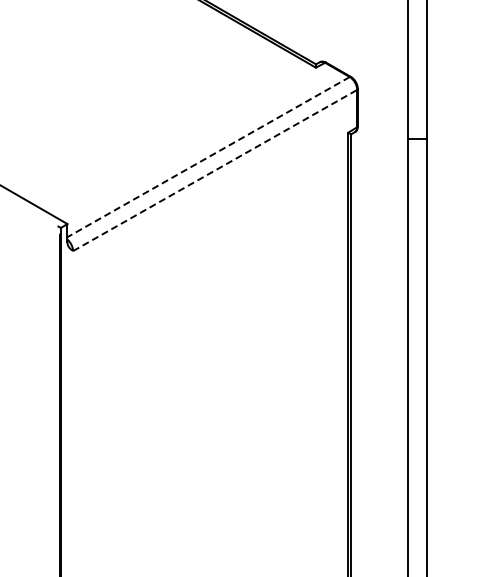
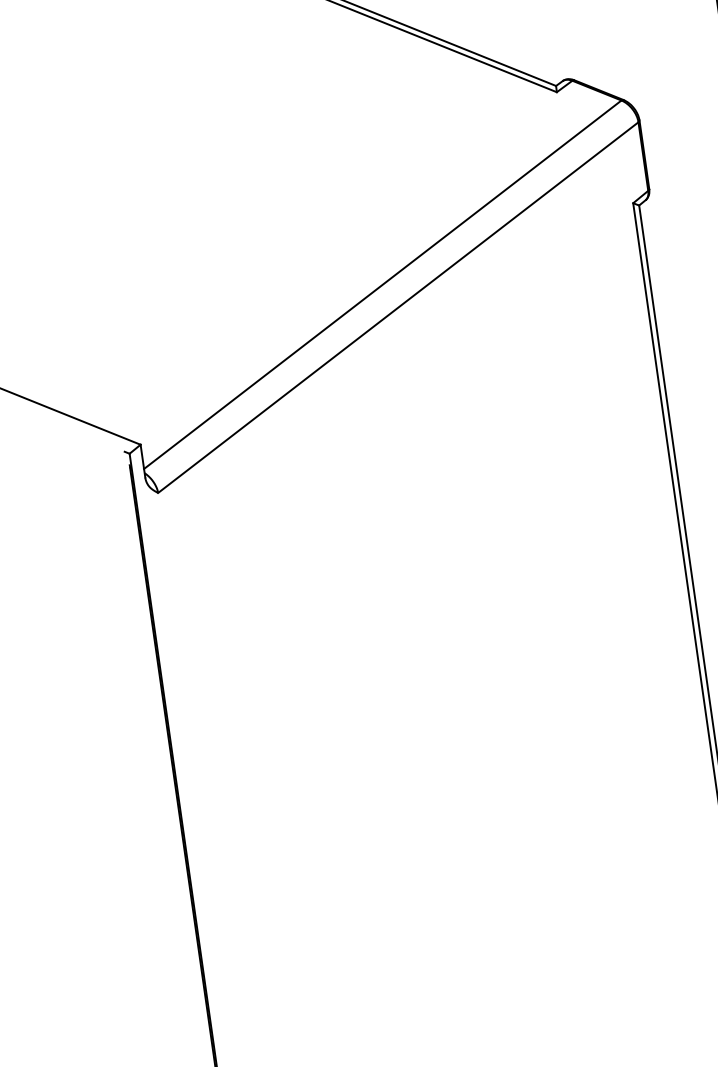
line: (208, 157) -> (382, 285), dashed -> solid
line: (215, 170) -> (398, 307), dashed -> solid

